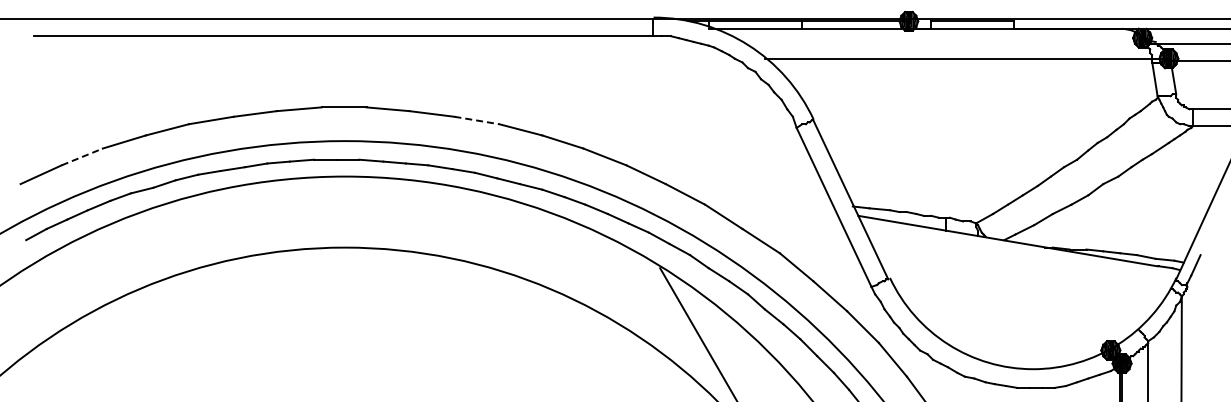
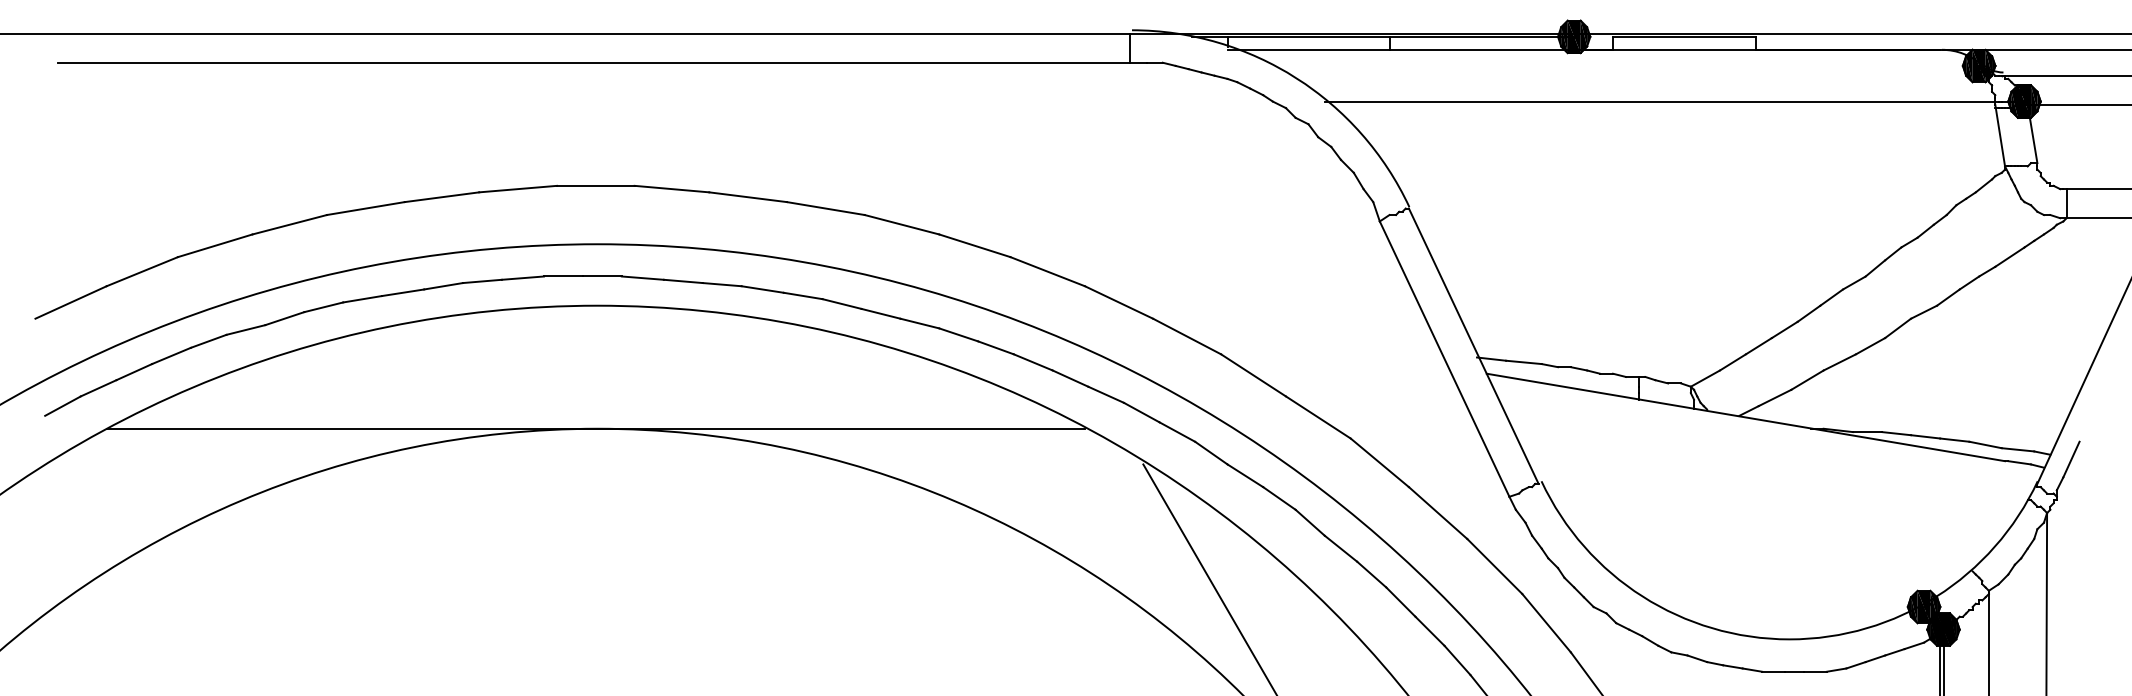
line: (476, 120) -> (825, 208), dashed -> solid
line: (82, 156) -> (142, 270), dashed -> solid
line: (343, 247) -> (594, 428), added

